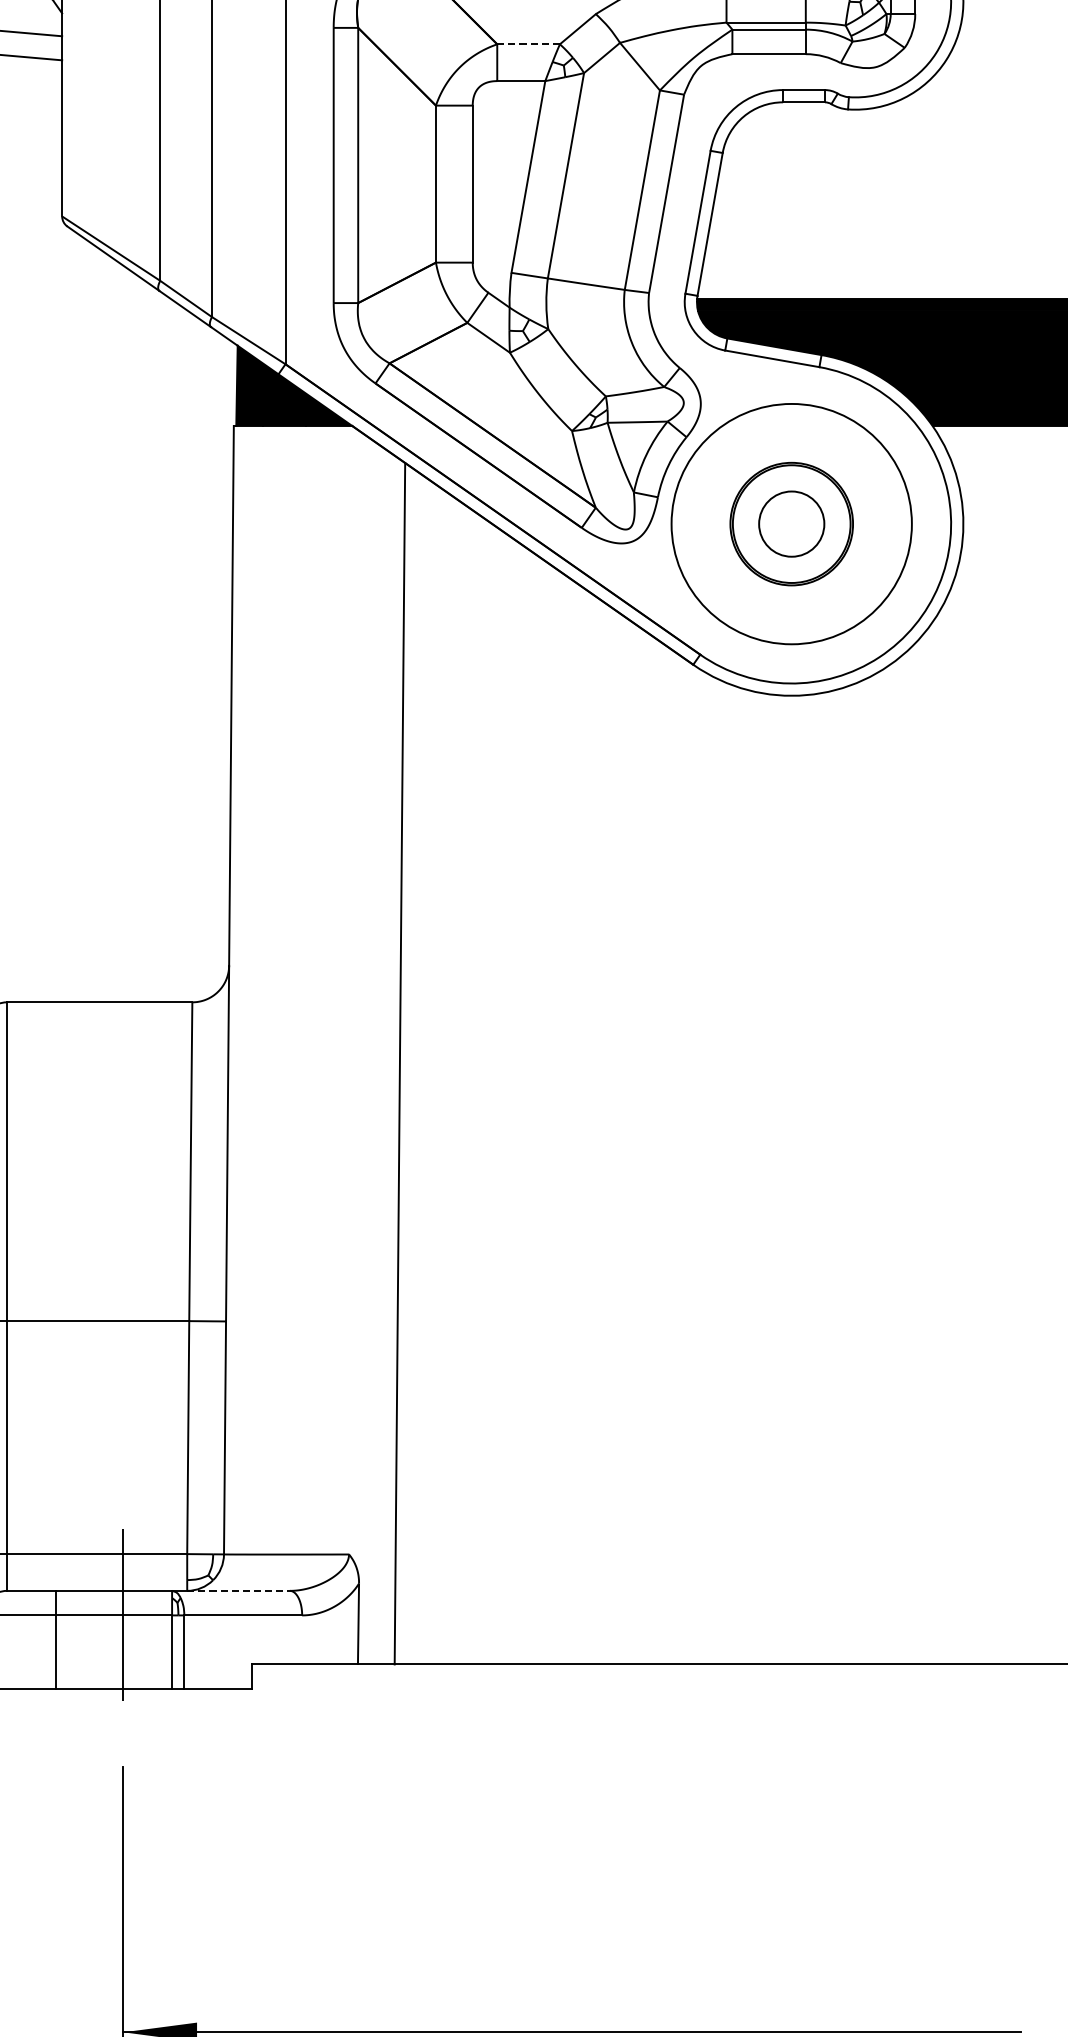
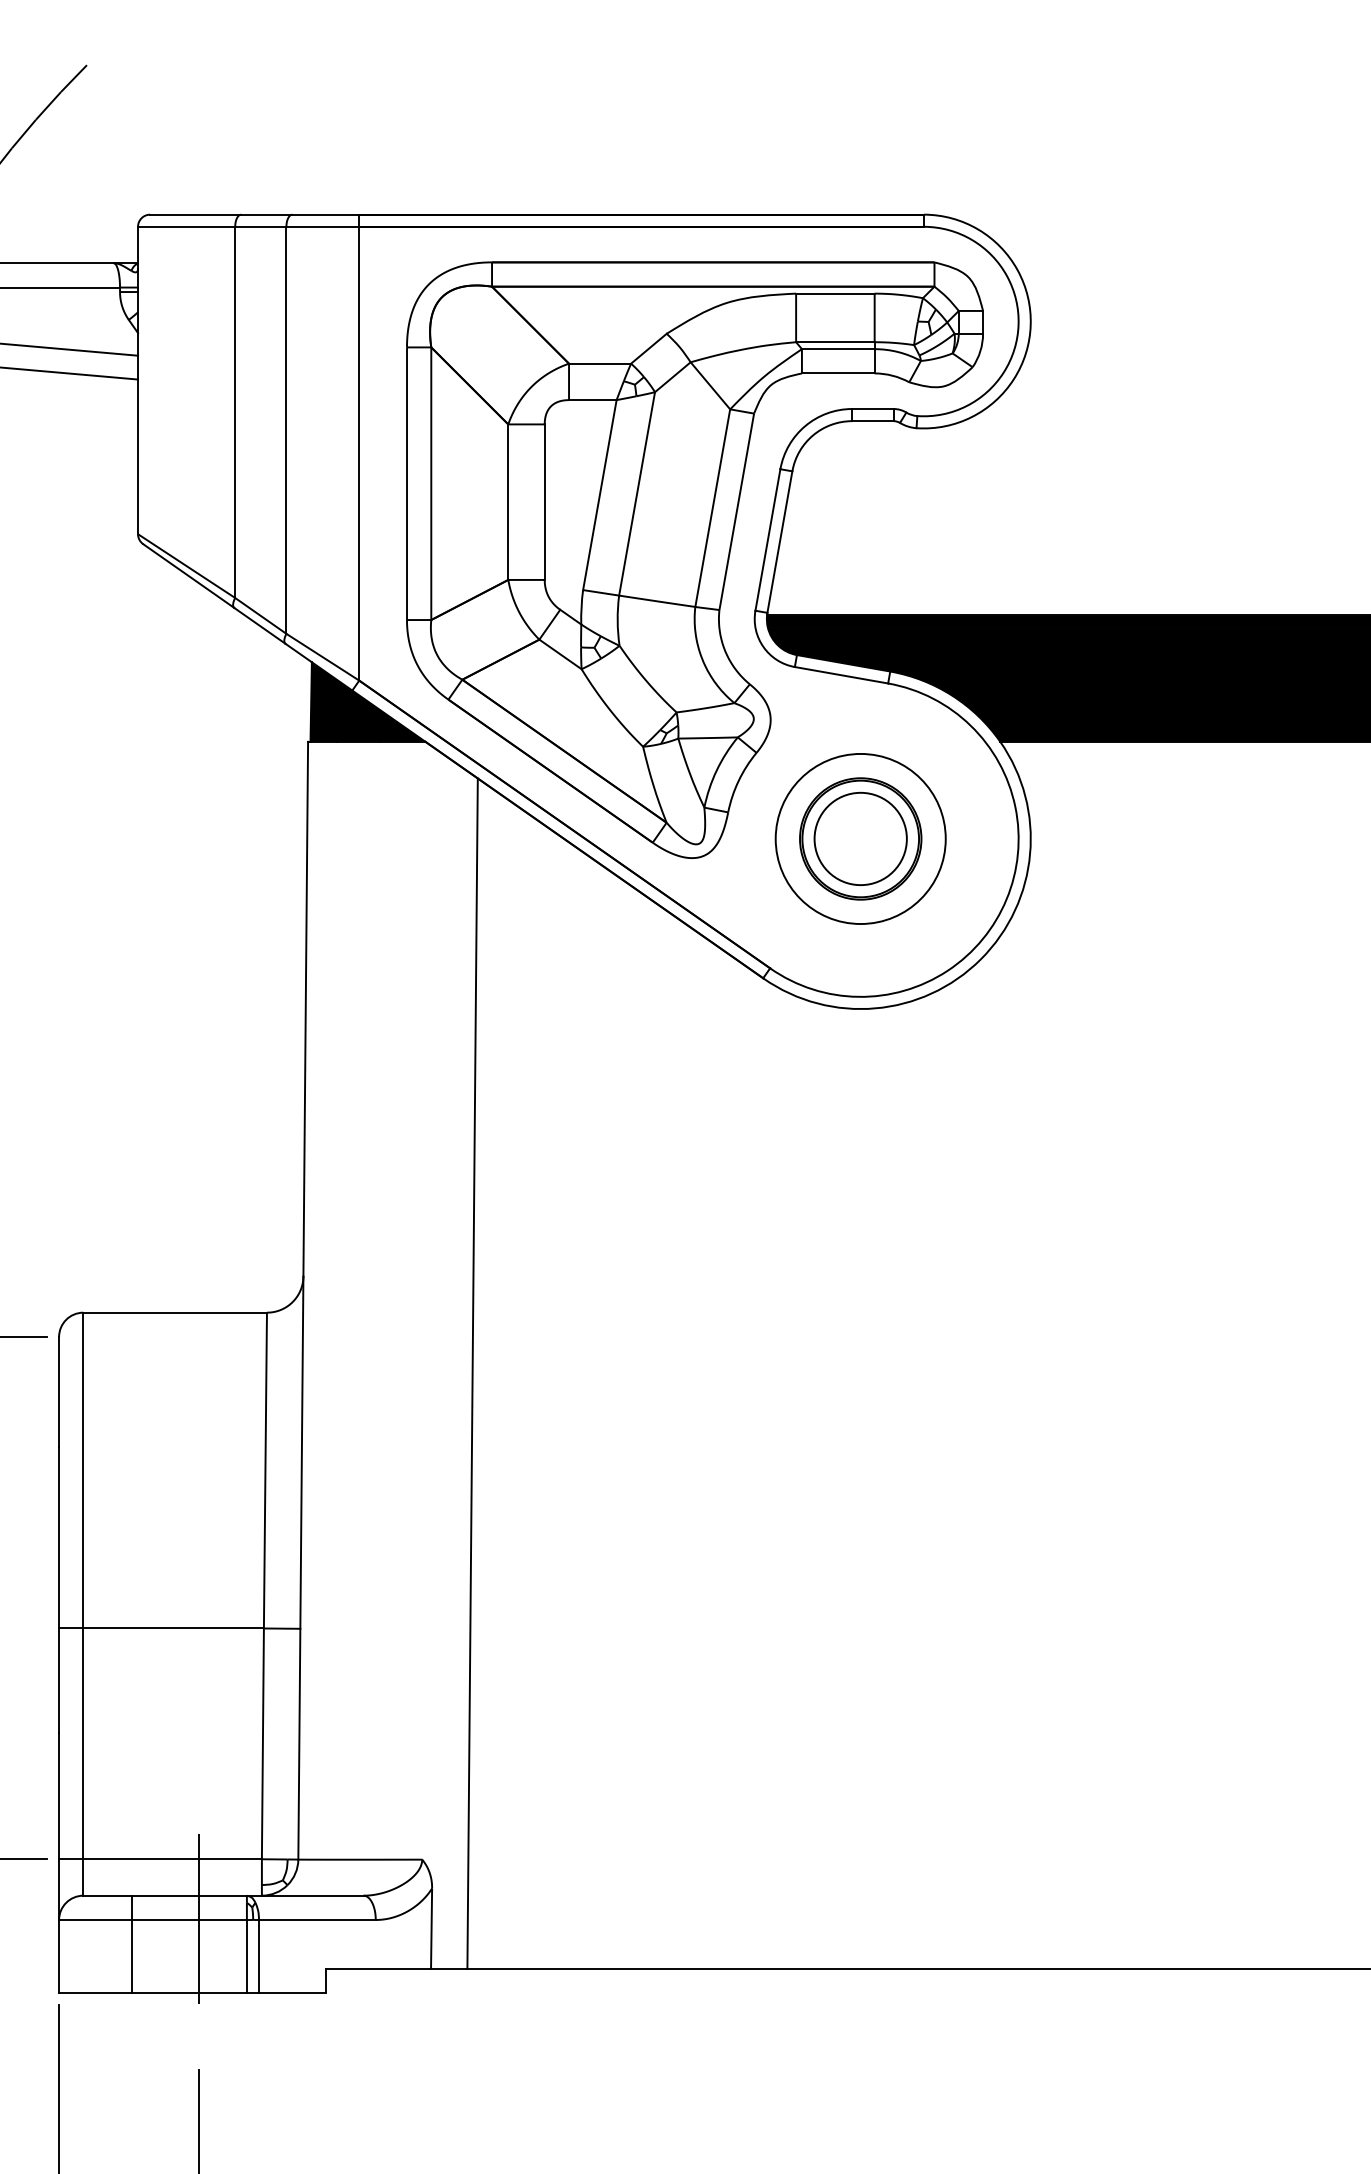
line: (529, 44) -> (600, 363), dashed -> solid
circle: (791, 523) -> (860, 838), size x0.71
circle: (791, 523) -> (860, 838), size x1.43
line: (238, 1590) -> (312, 1895), dashed -> solid

